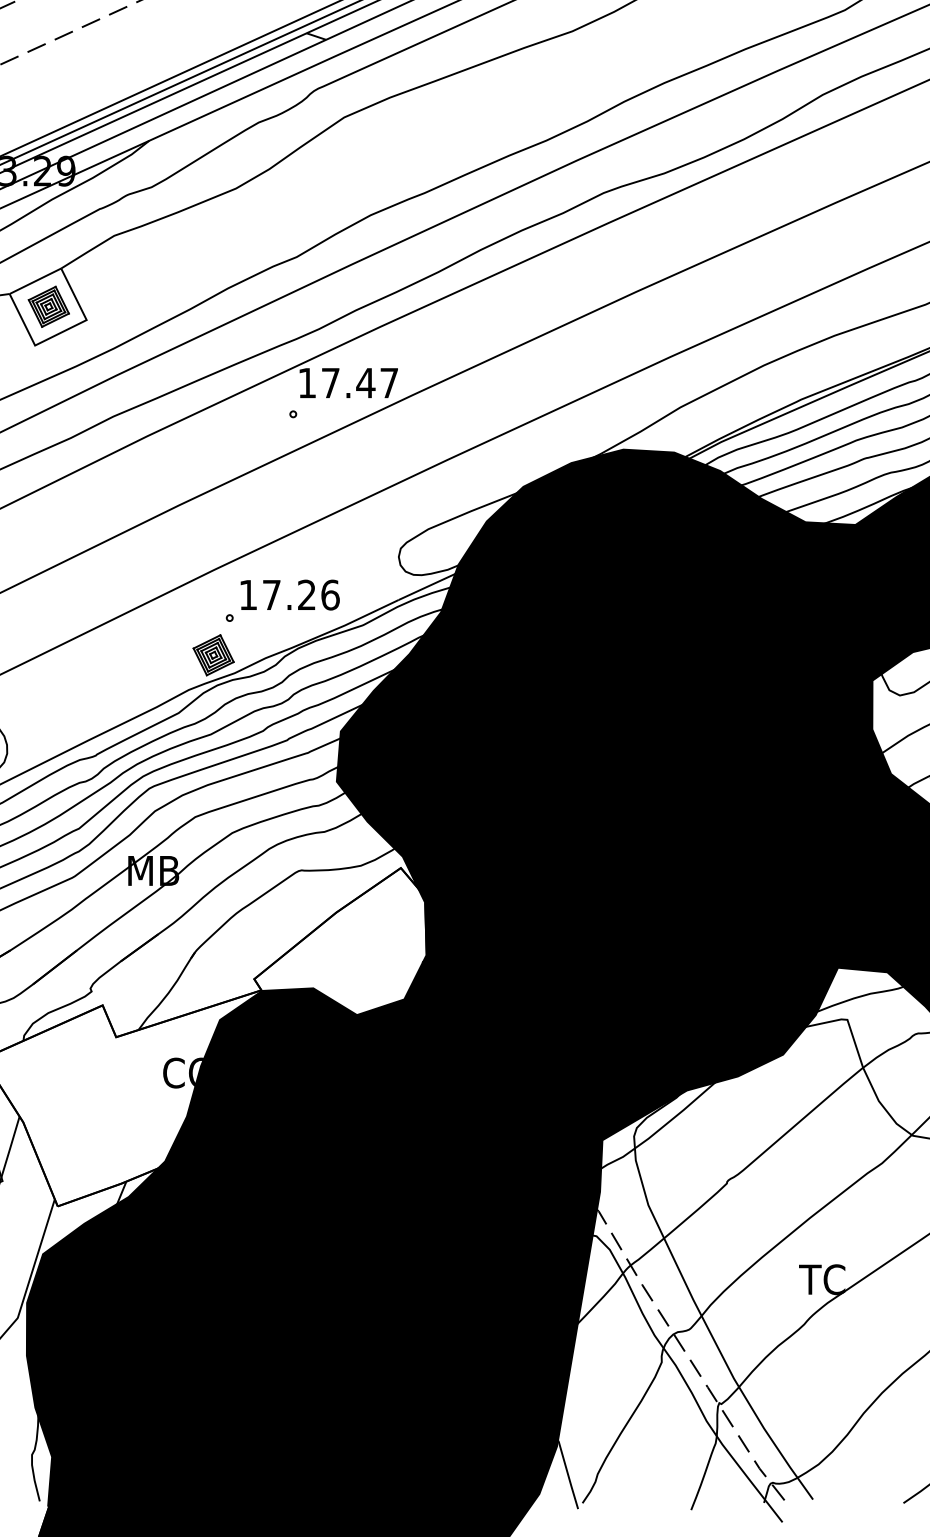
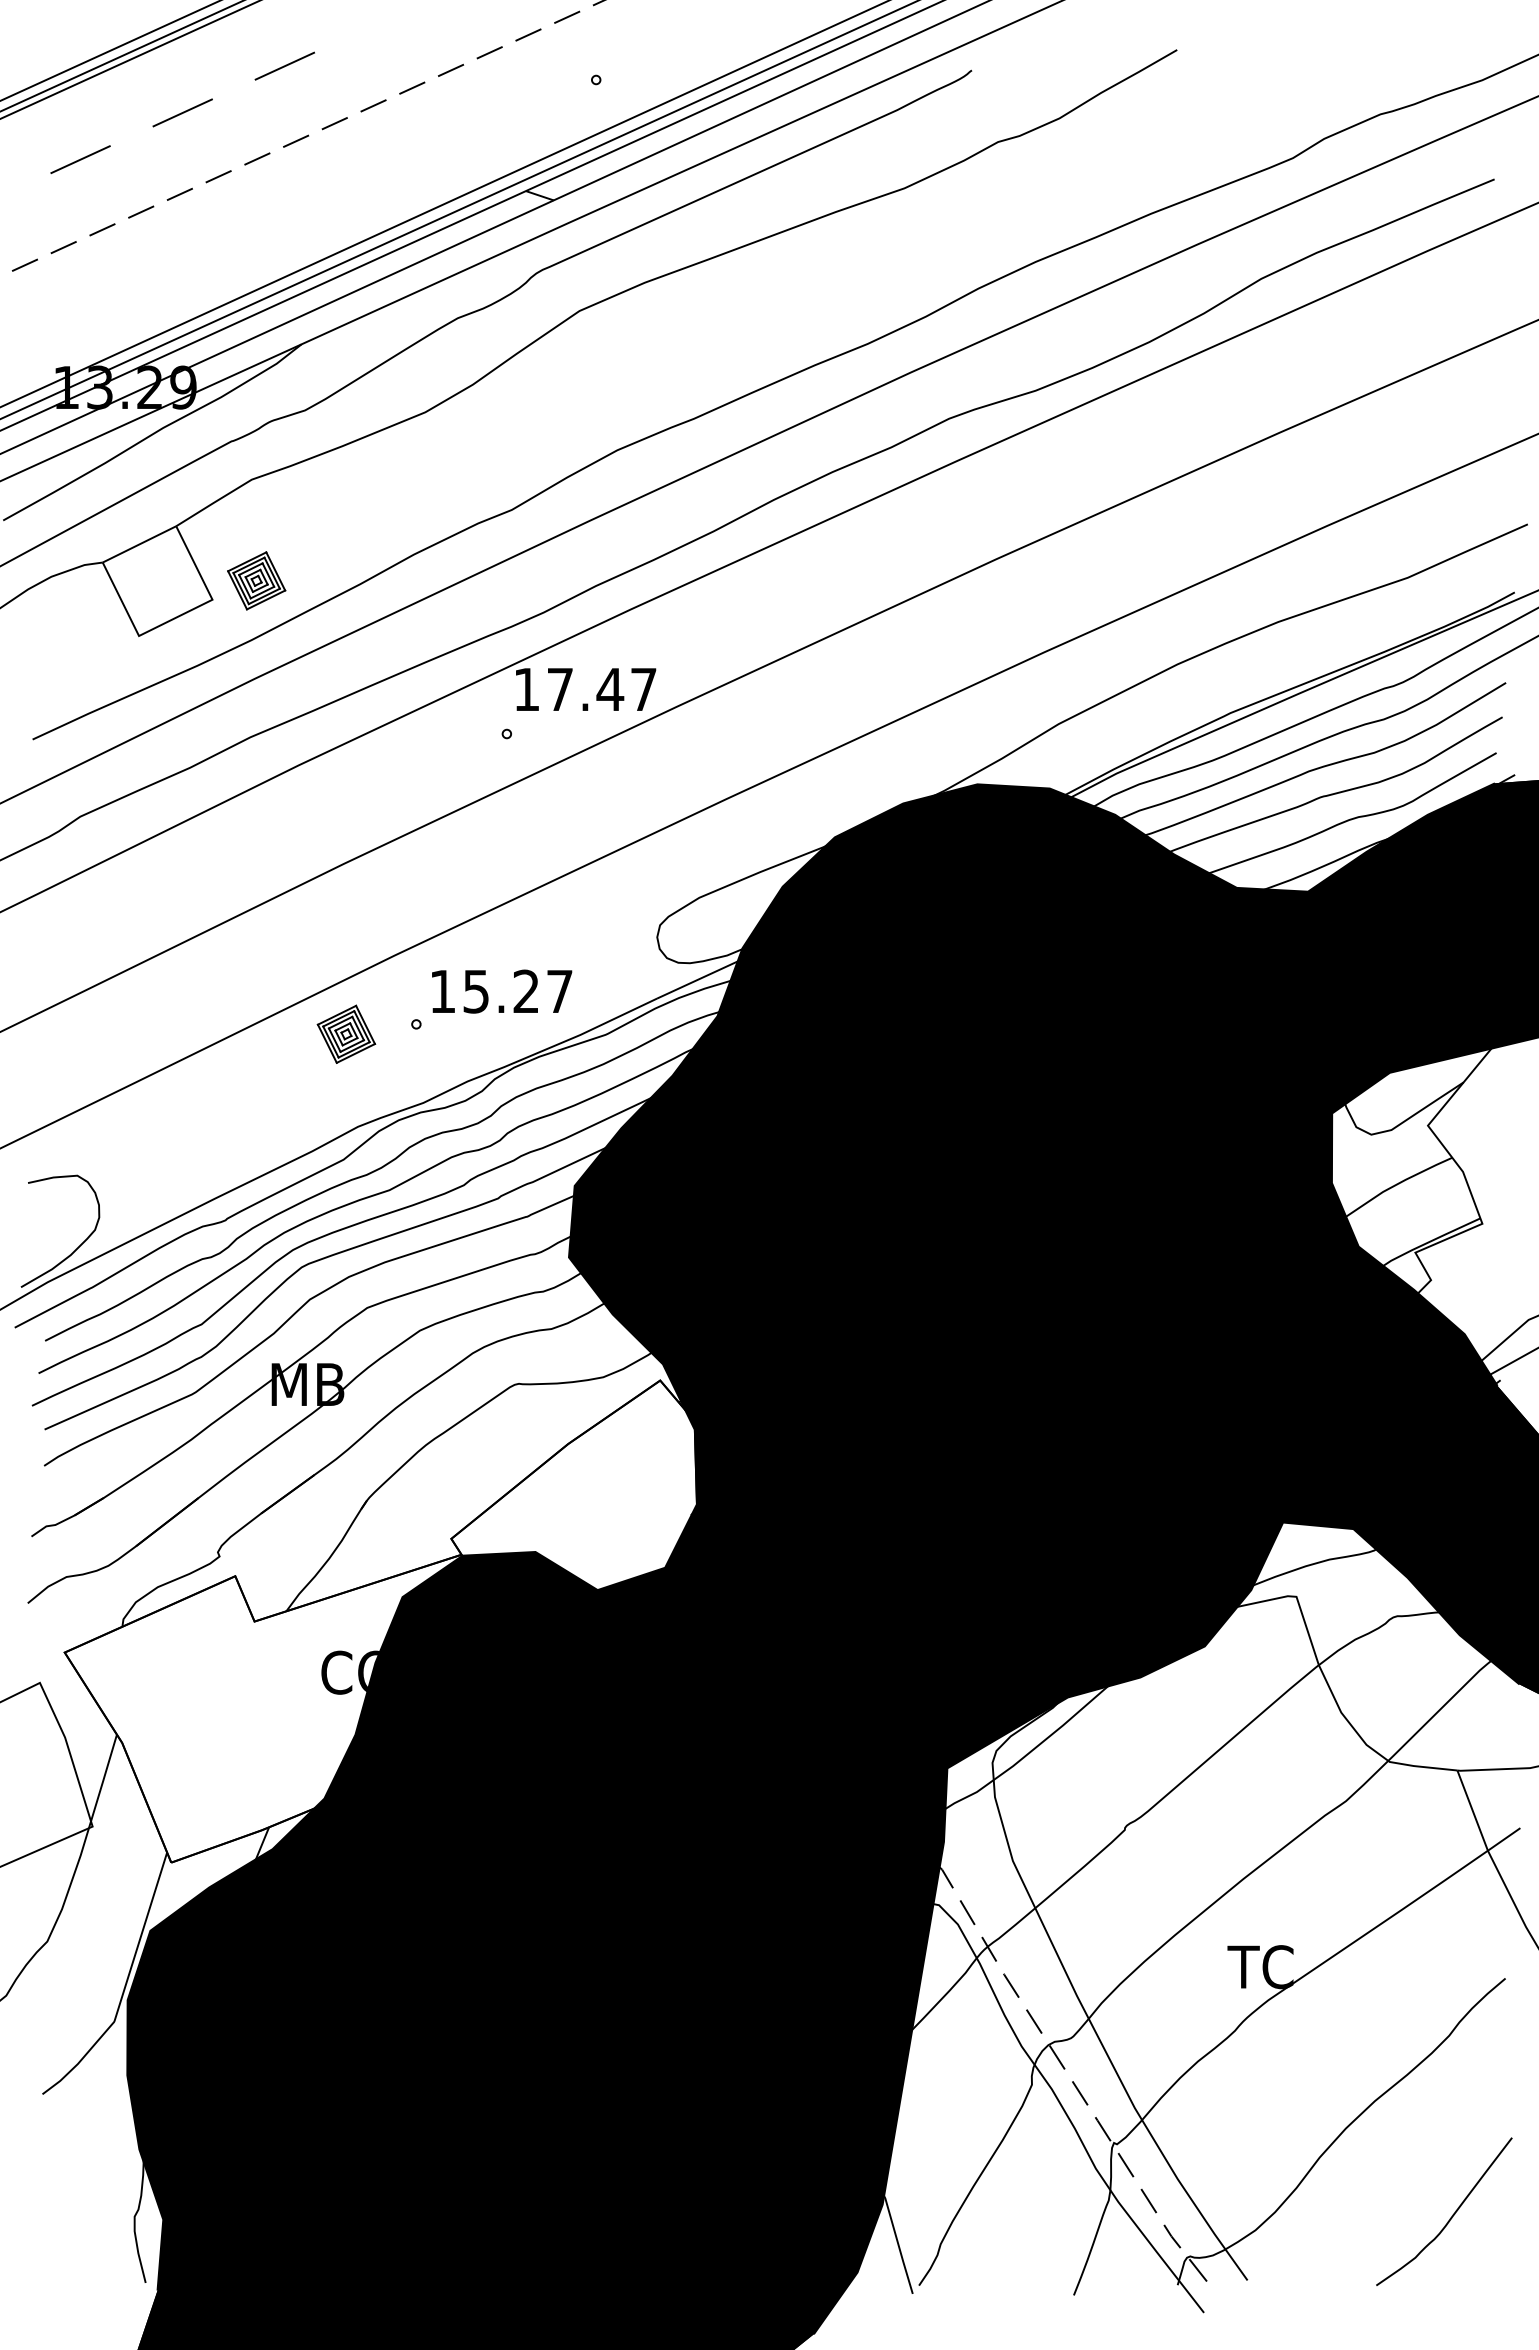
part: (48, 306) -> (256, 580), moved
text: (301, 595) -> (518, 991), 17.26 -> 15.27
part: (213, 654) -> (346, 1033), moved

